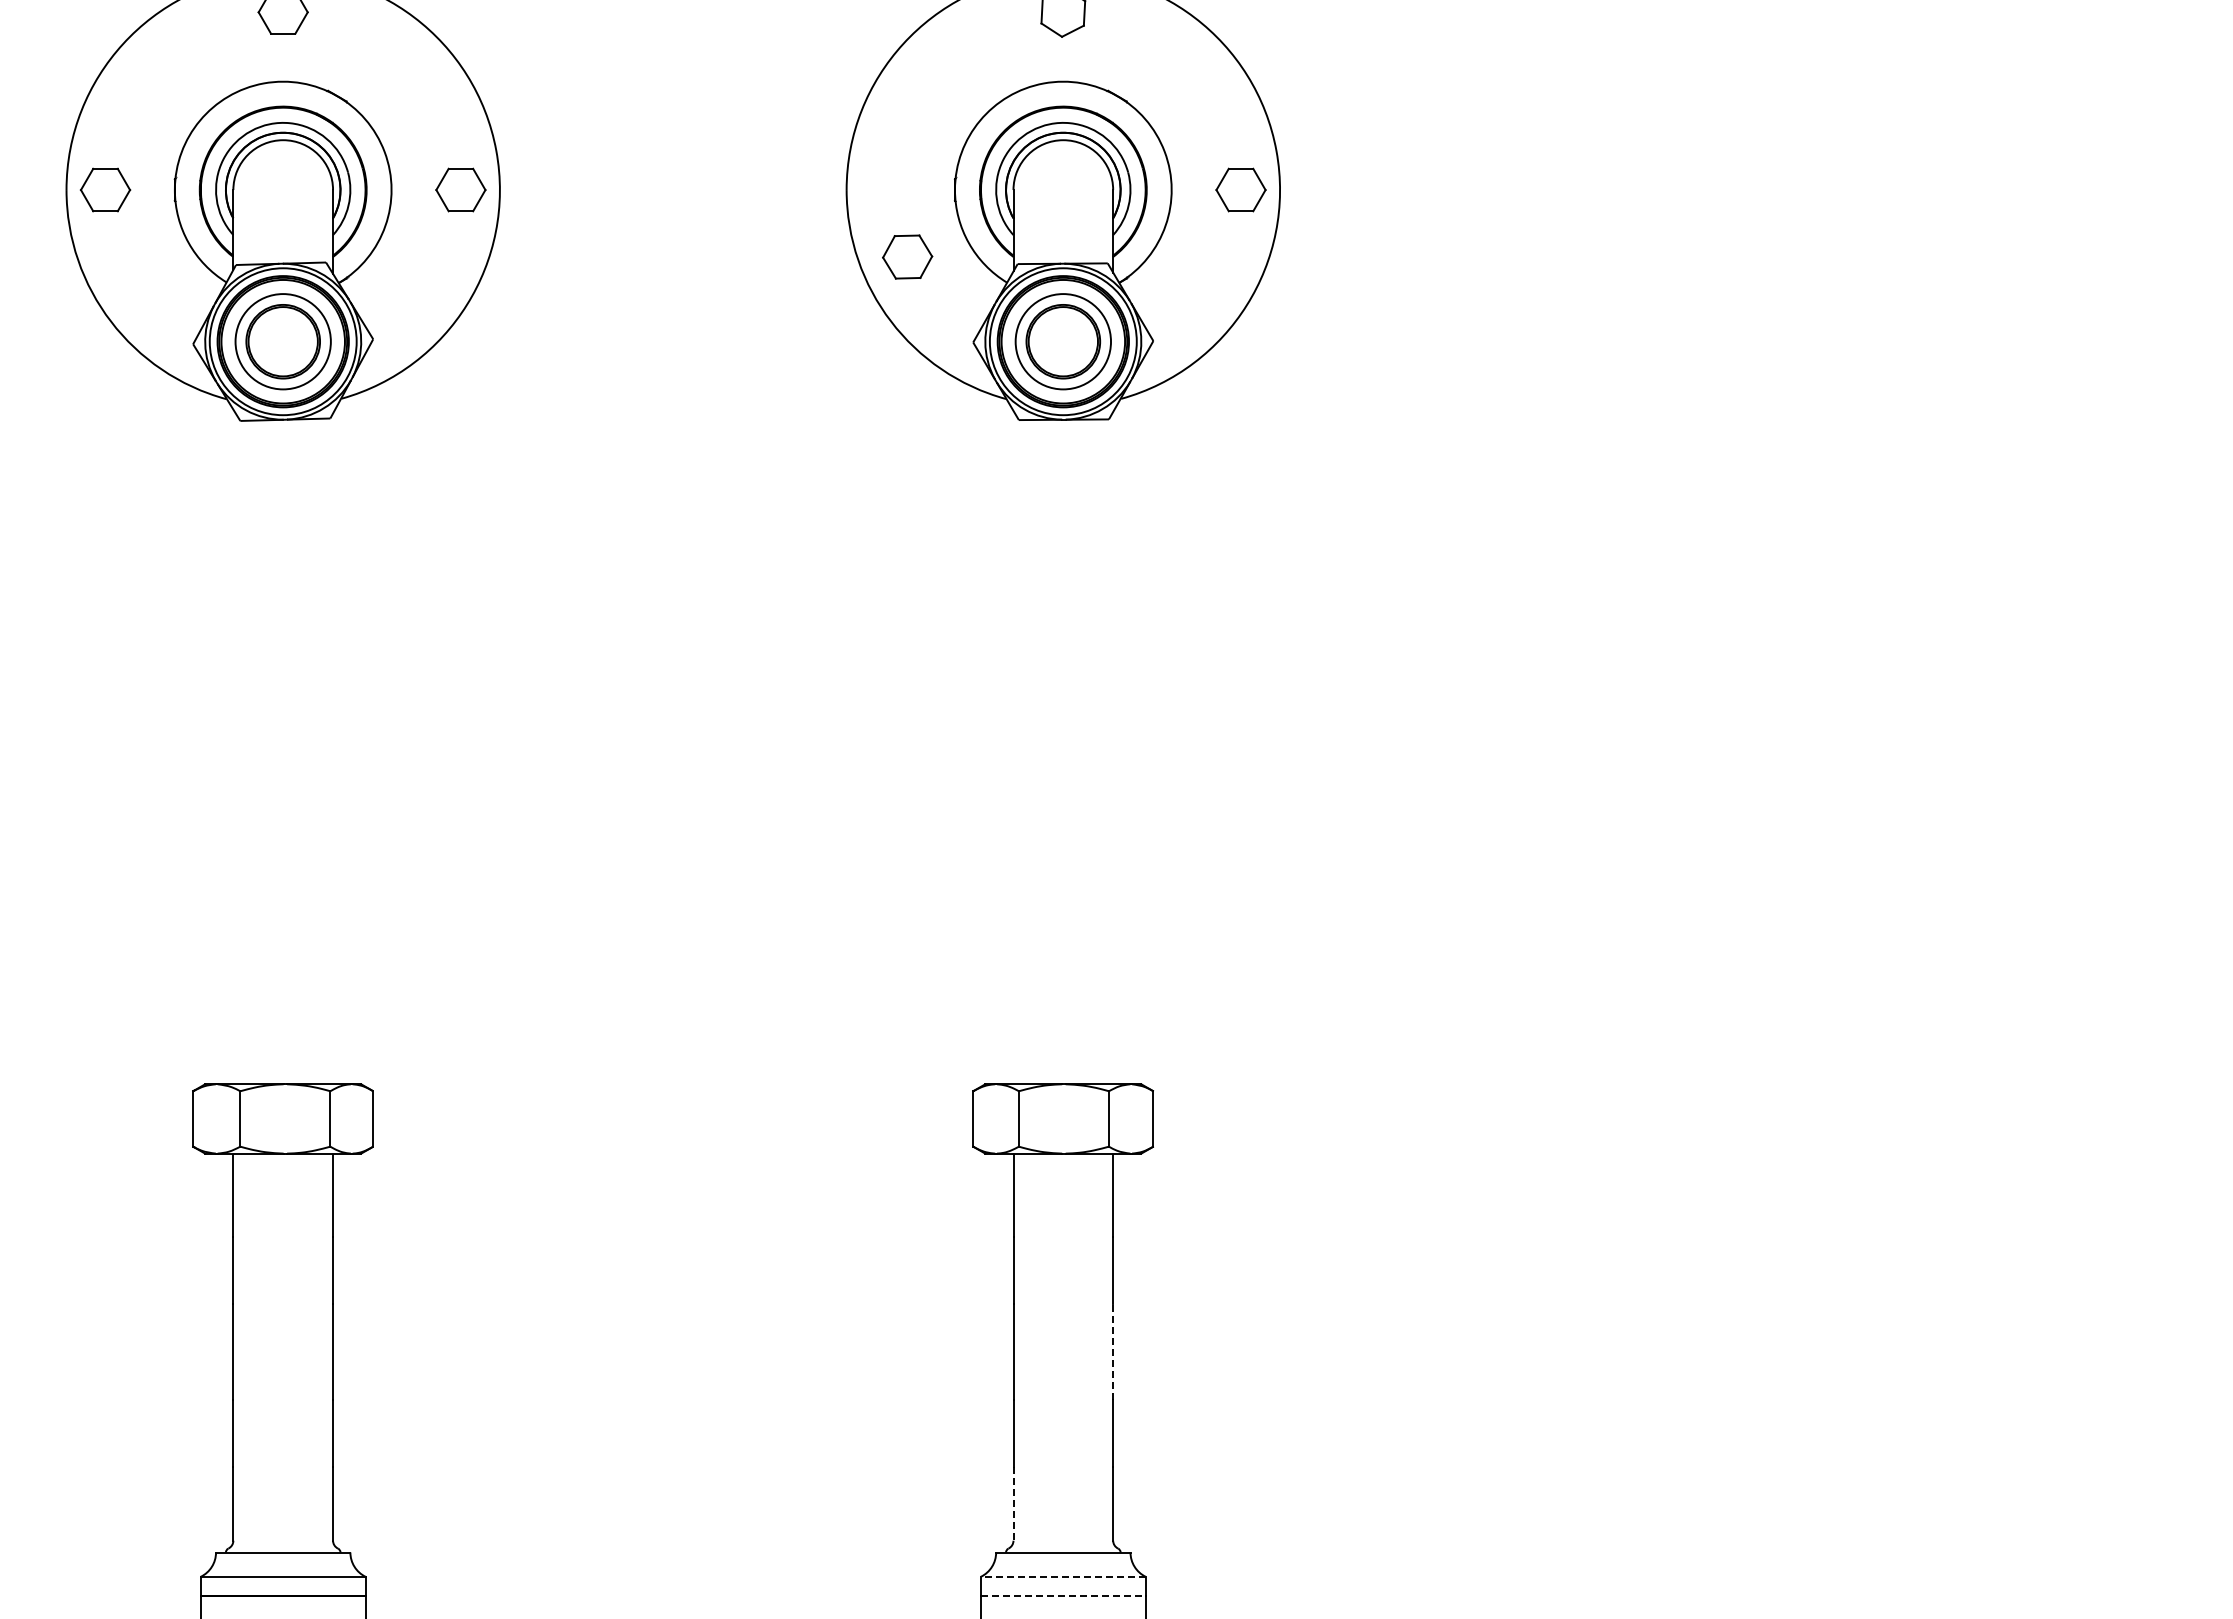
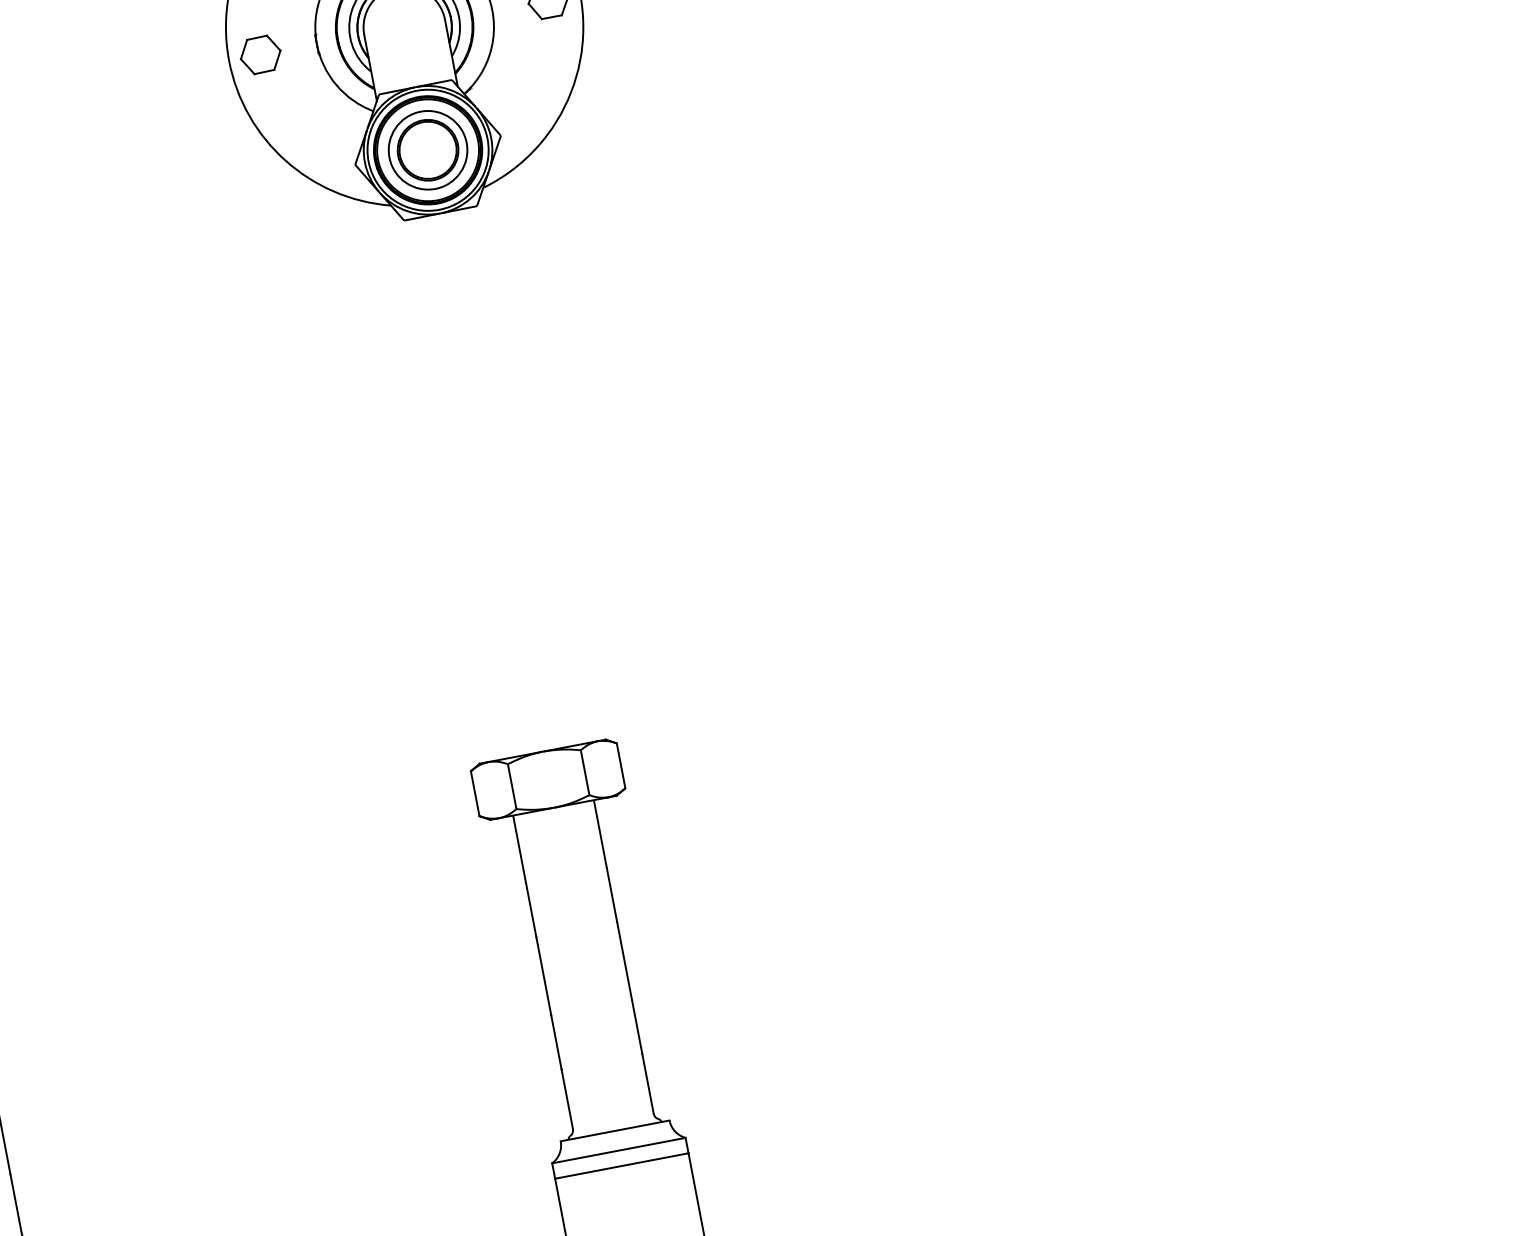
part: (907, 256) -> (260, 54), moved
line: (1113, 1351) -> (624, 960), dashed -> solid
line: (1013, 1503) -> (567, 1098), dashed -> solid
line: (1062, 1576) -> (618, 1150), dashed -> solid
line: (1063, 1595) -> (621, 1165), dashed -> solid

